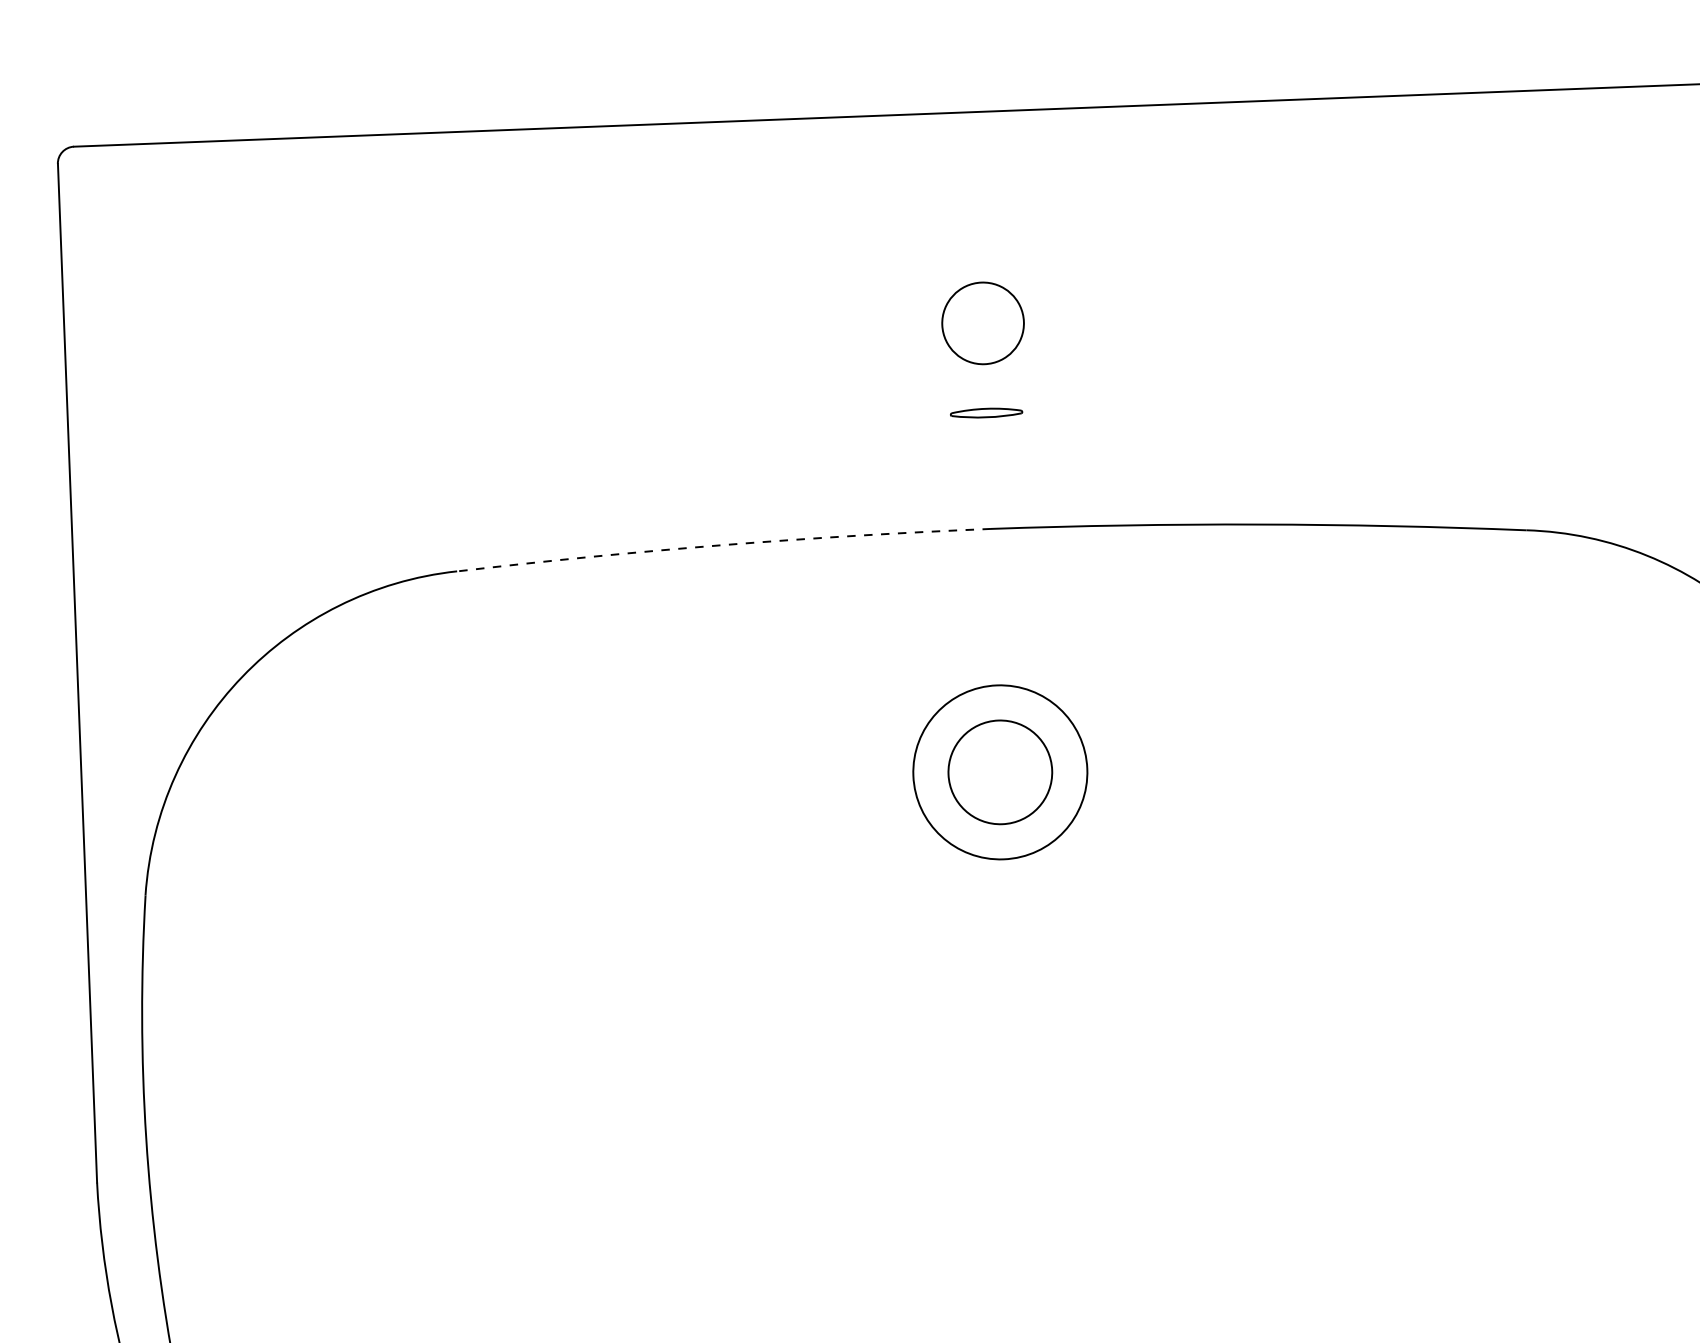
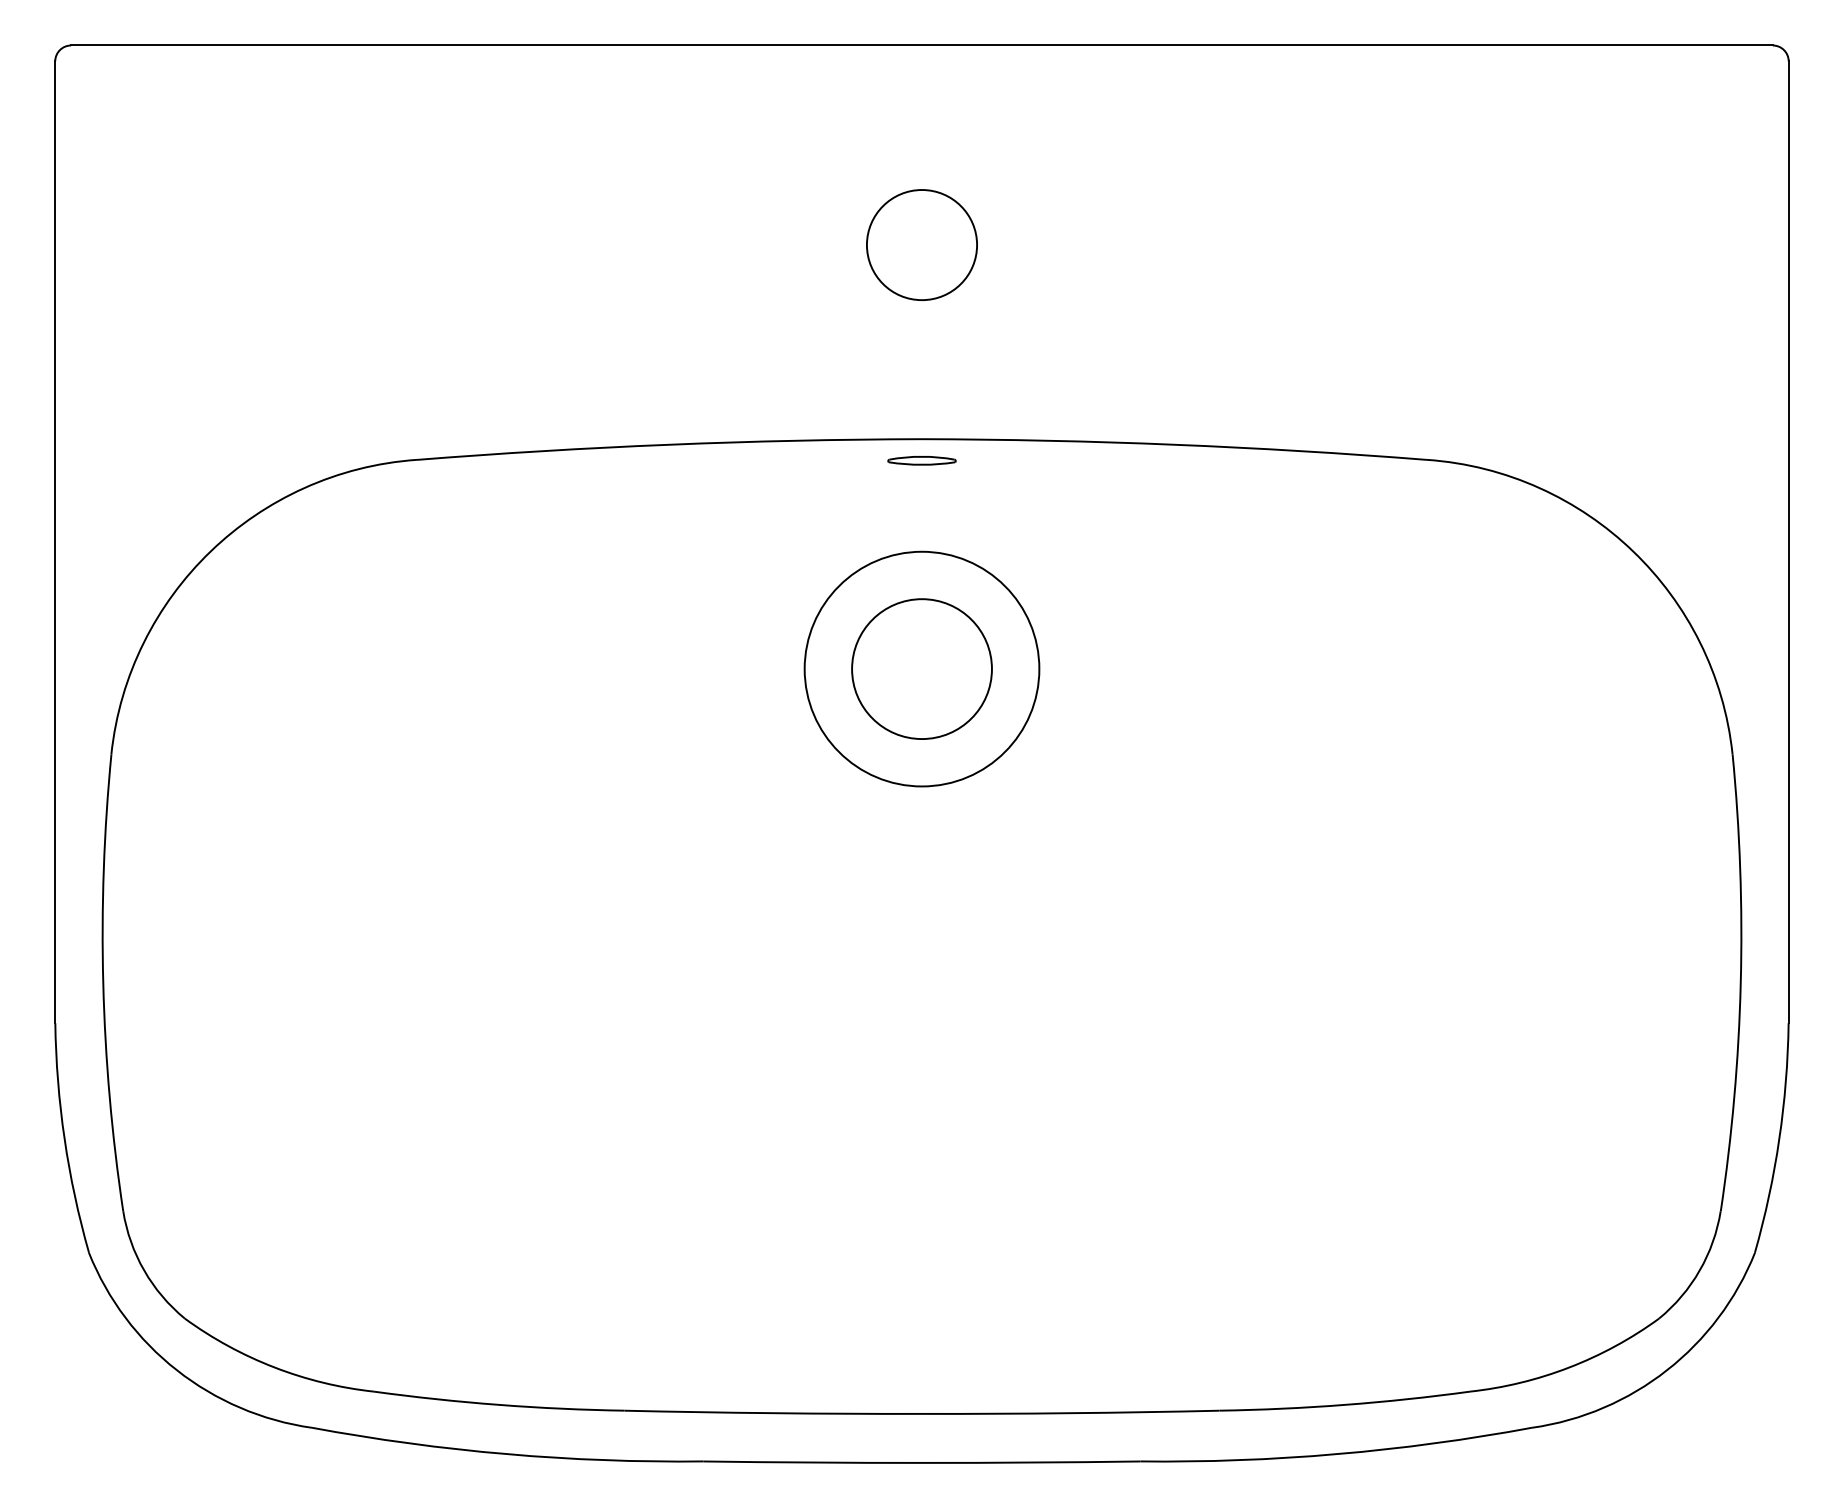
circle: (982, 323) -> (921, 245), size x1.43
part: (985, 412) -> (921, 460), moved
arc: (723, 544) -> (669, 444), dashed -> solid
circle: (999, 771) -> (921, 668), size x1.43
circle: (999, 772) -> (921, 669), size x1.43

